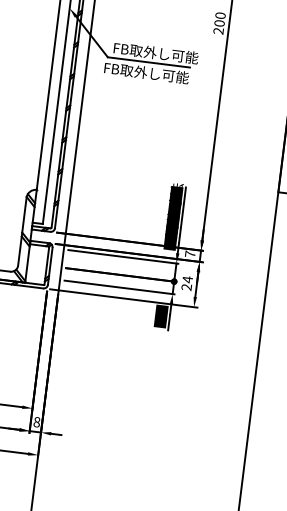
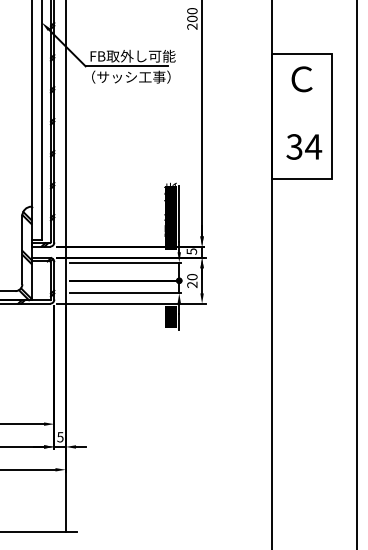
text: (147, 72) -> (126, 76), FB取外し可能 -> （サッシ工事）
text: (189, 254) -> (191, 251), 7 -> 5
text: (187, 279) -> (192, 276), 24 -> 20
text: (37, 422) -> (60, 437), 8 -> 5

